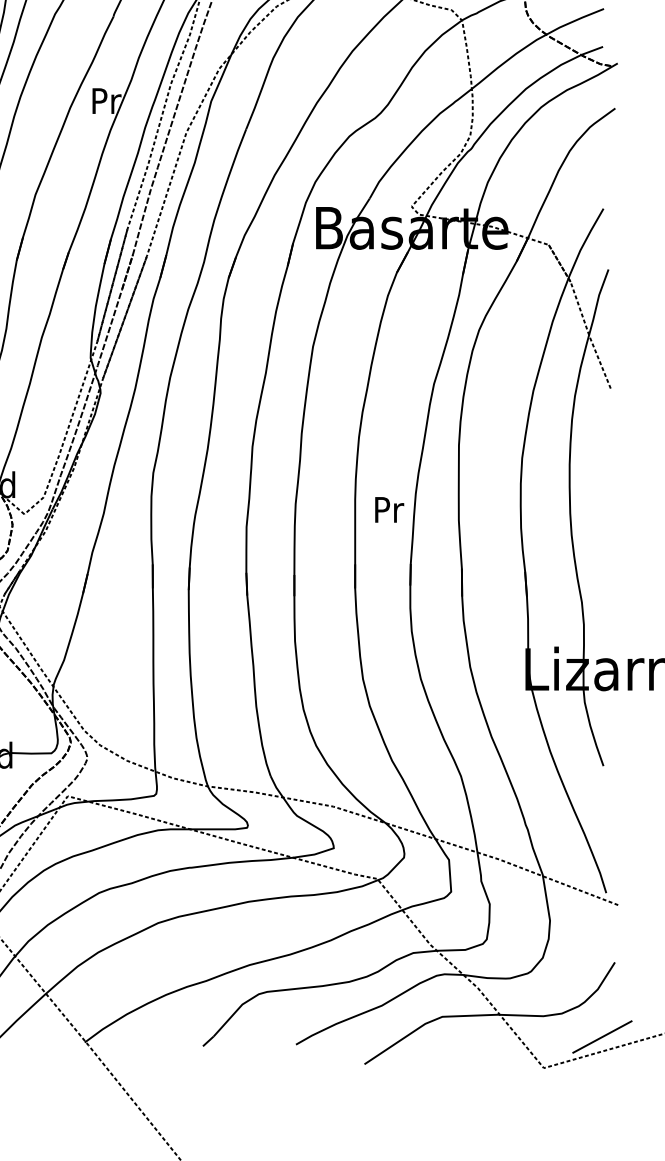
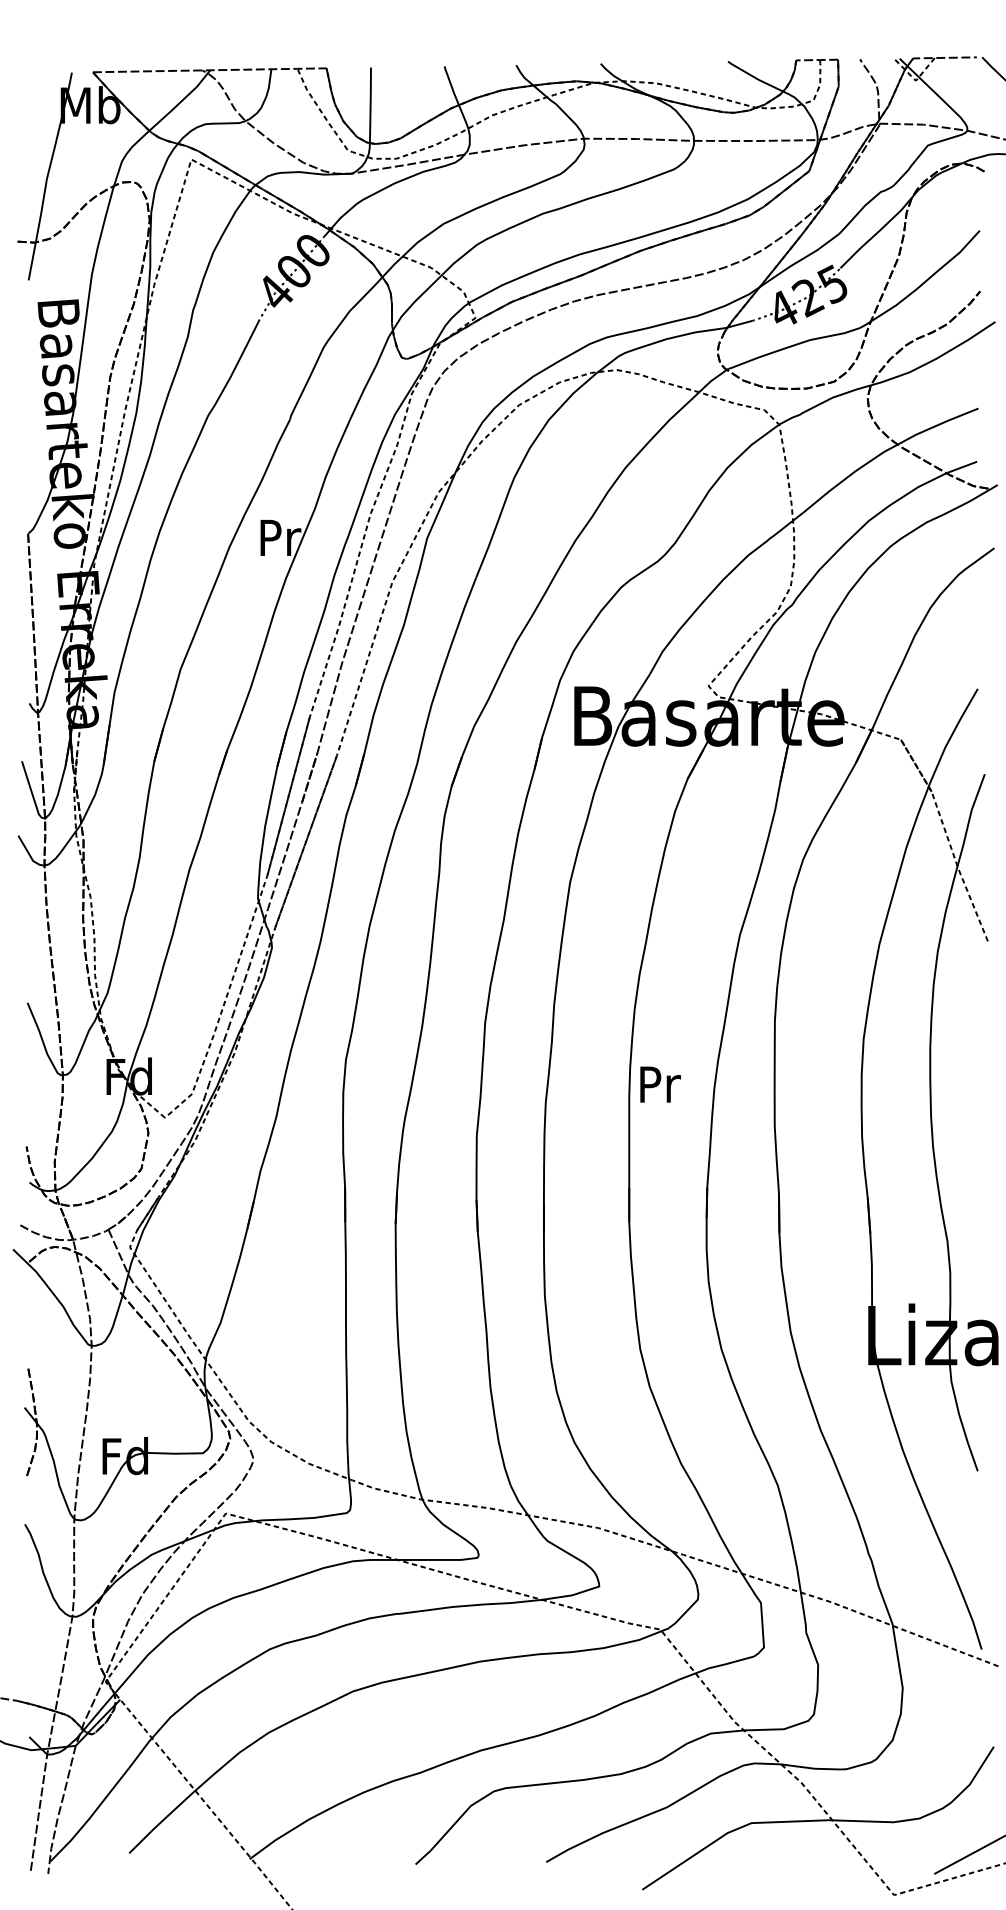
text: (389, 509) -> (660, 1084), moved

